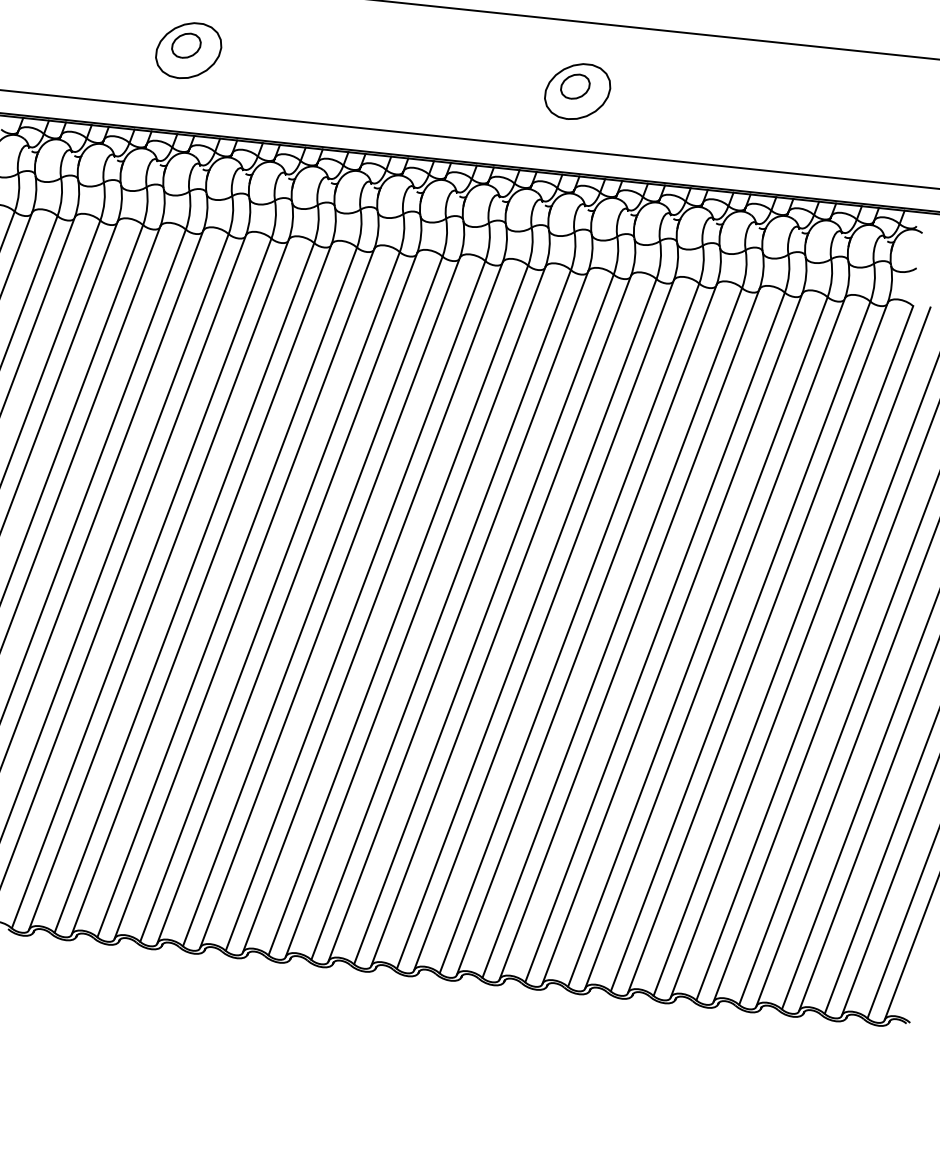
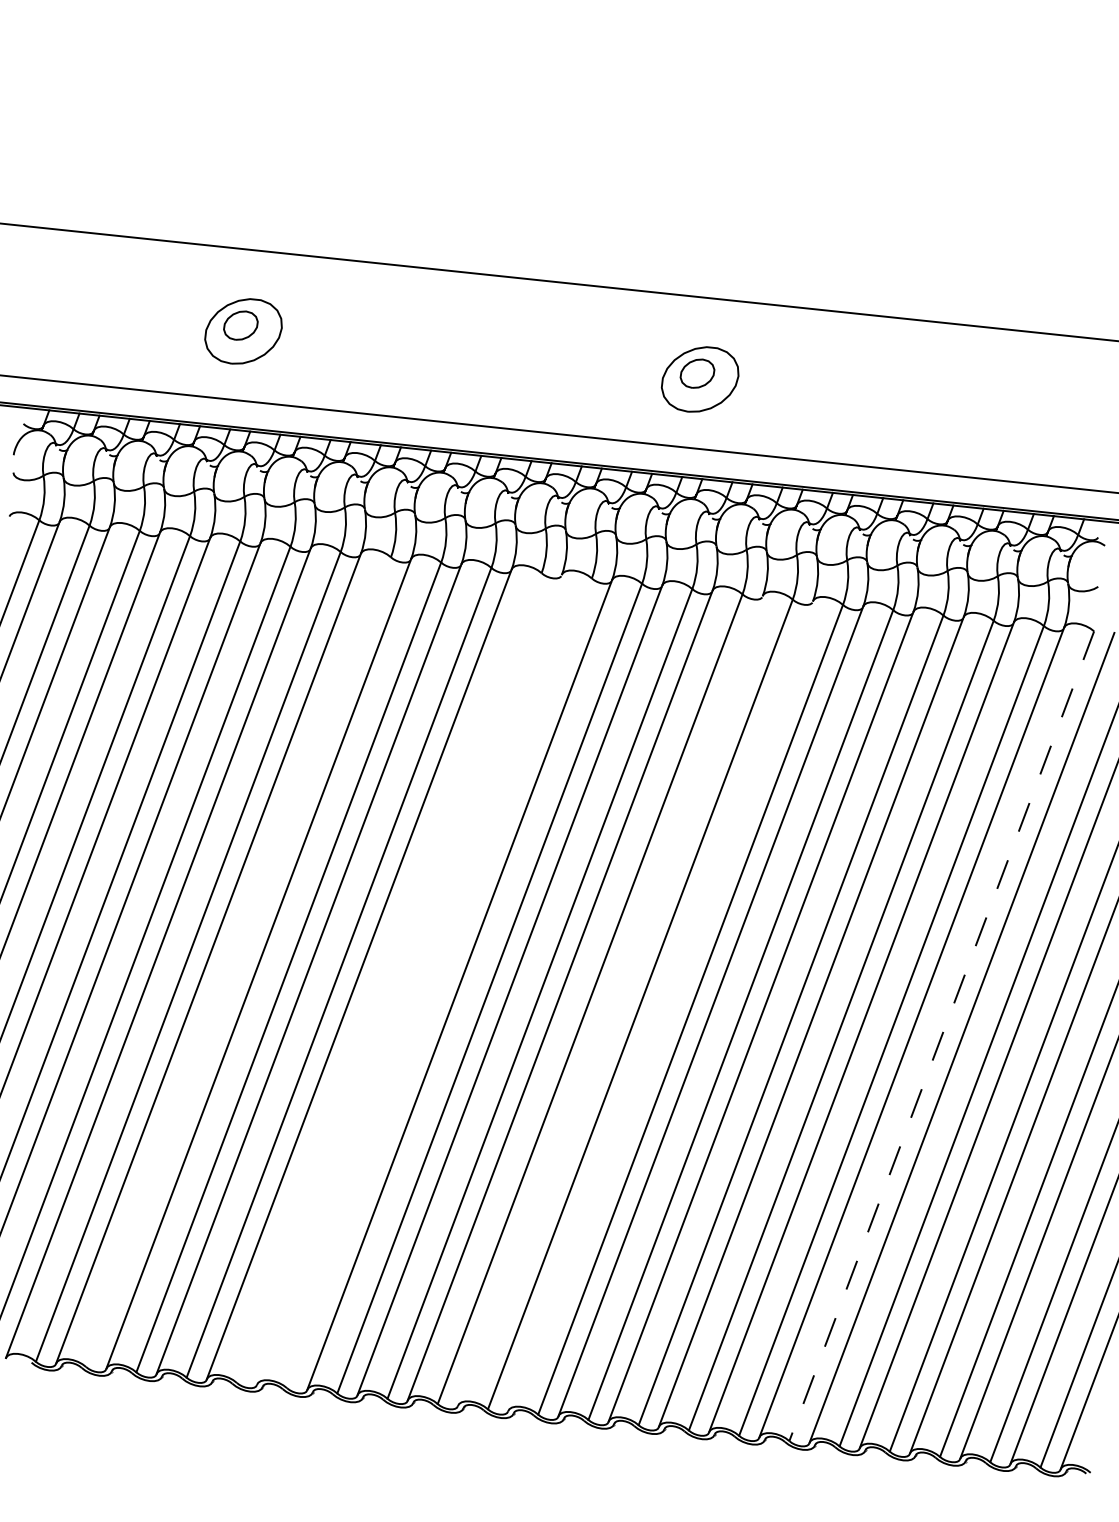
line: (184, 588) -> (238, 962), removed
line: (312, 601) -> (388, 977), removed
line: (330, 602) -> (409, 979), removed
line: (355, 606) -> (439, 983), removed
line: (501, 620) -> (610, 1000), removed
line: (543, 624) -> (660, 1005), removed
line: (783, 651) -> (941, 1036), solid -> dashed

